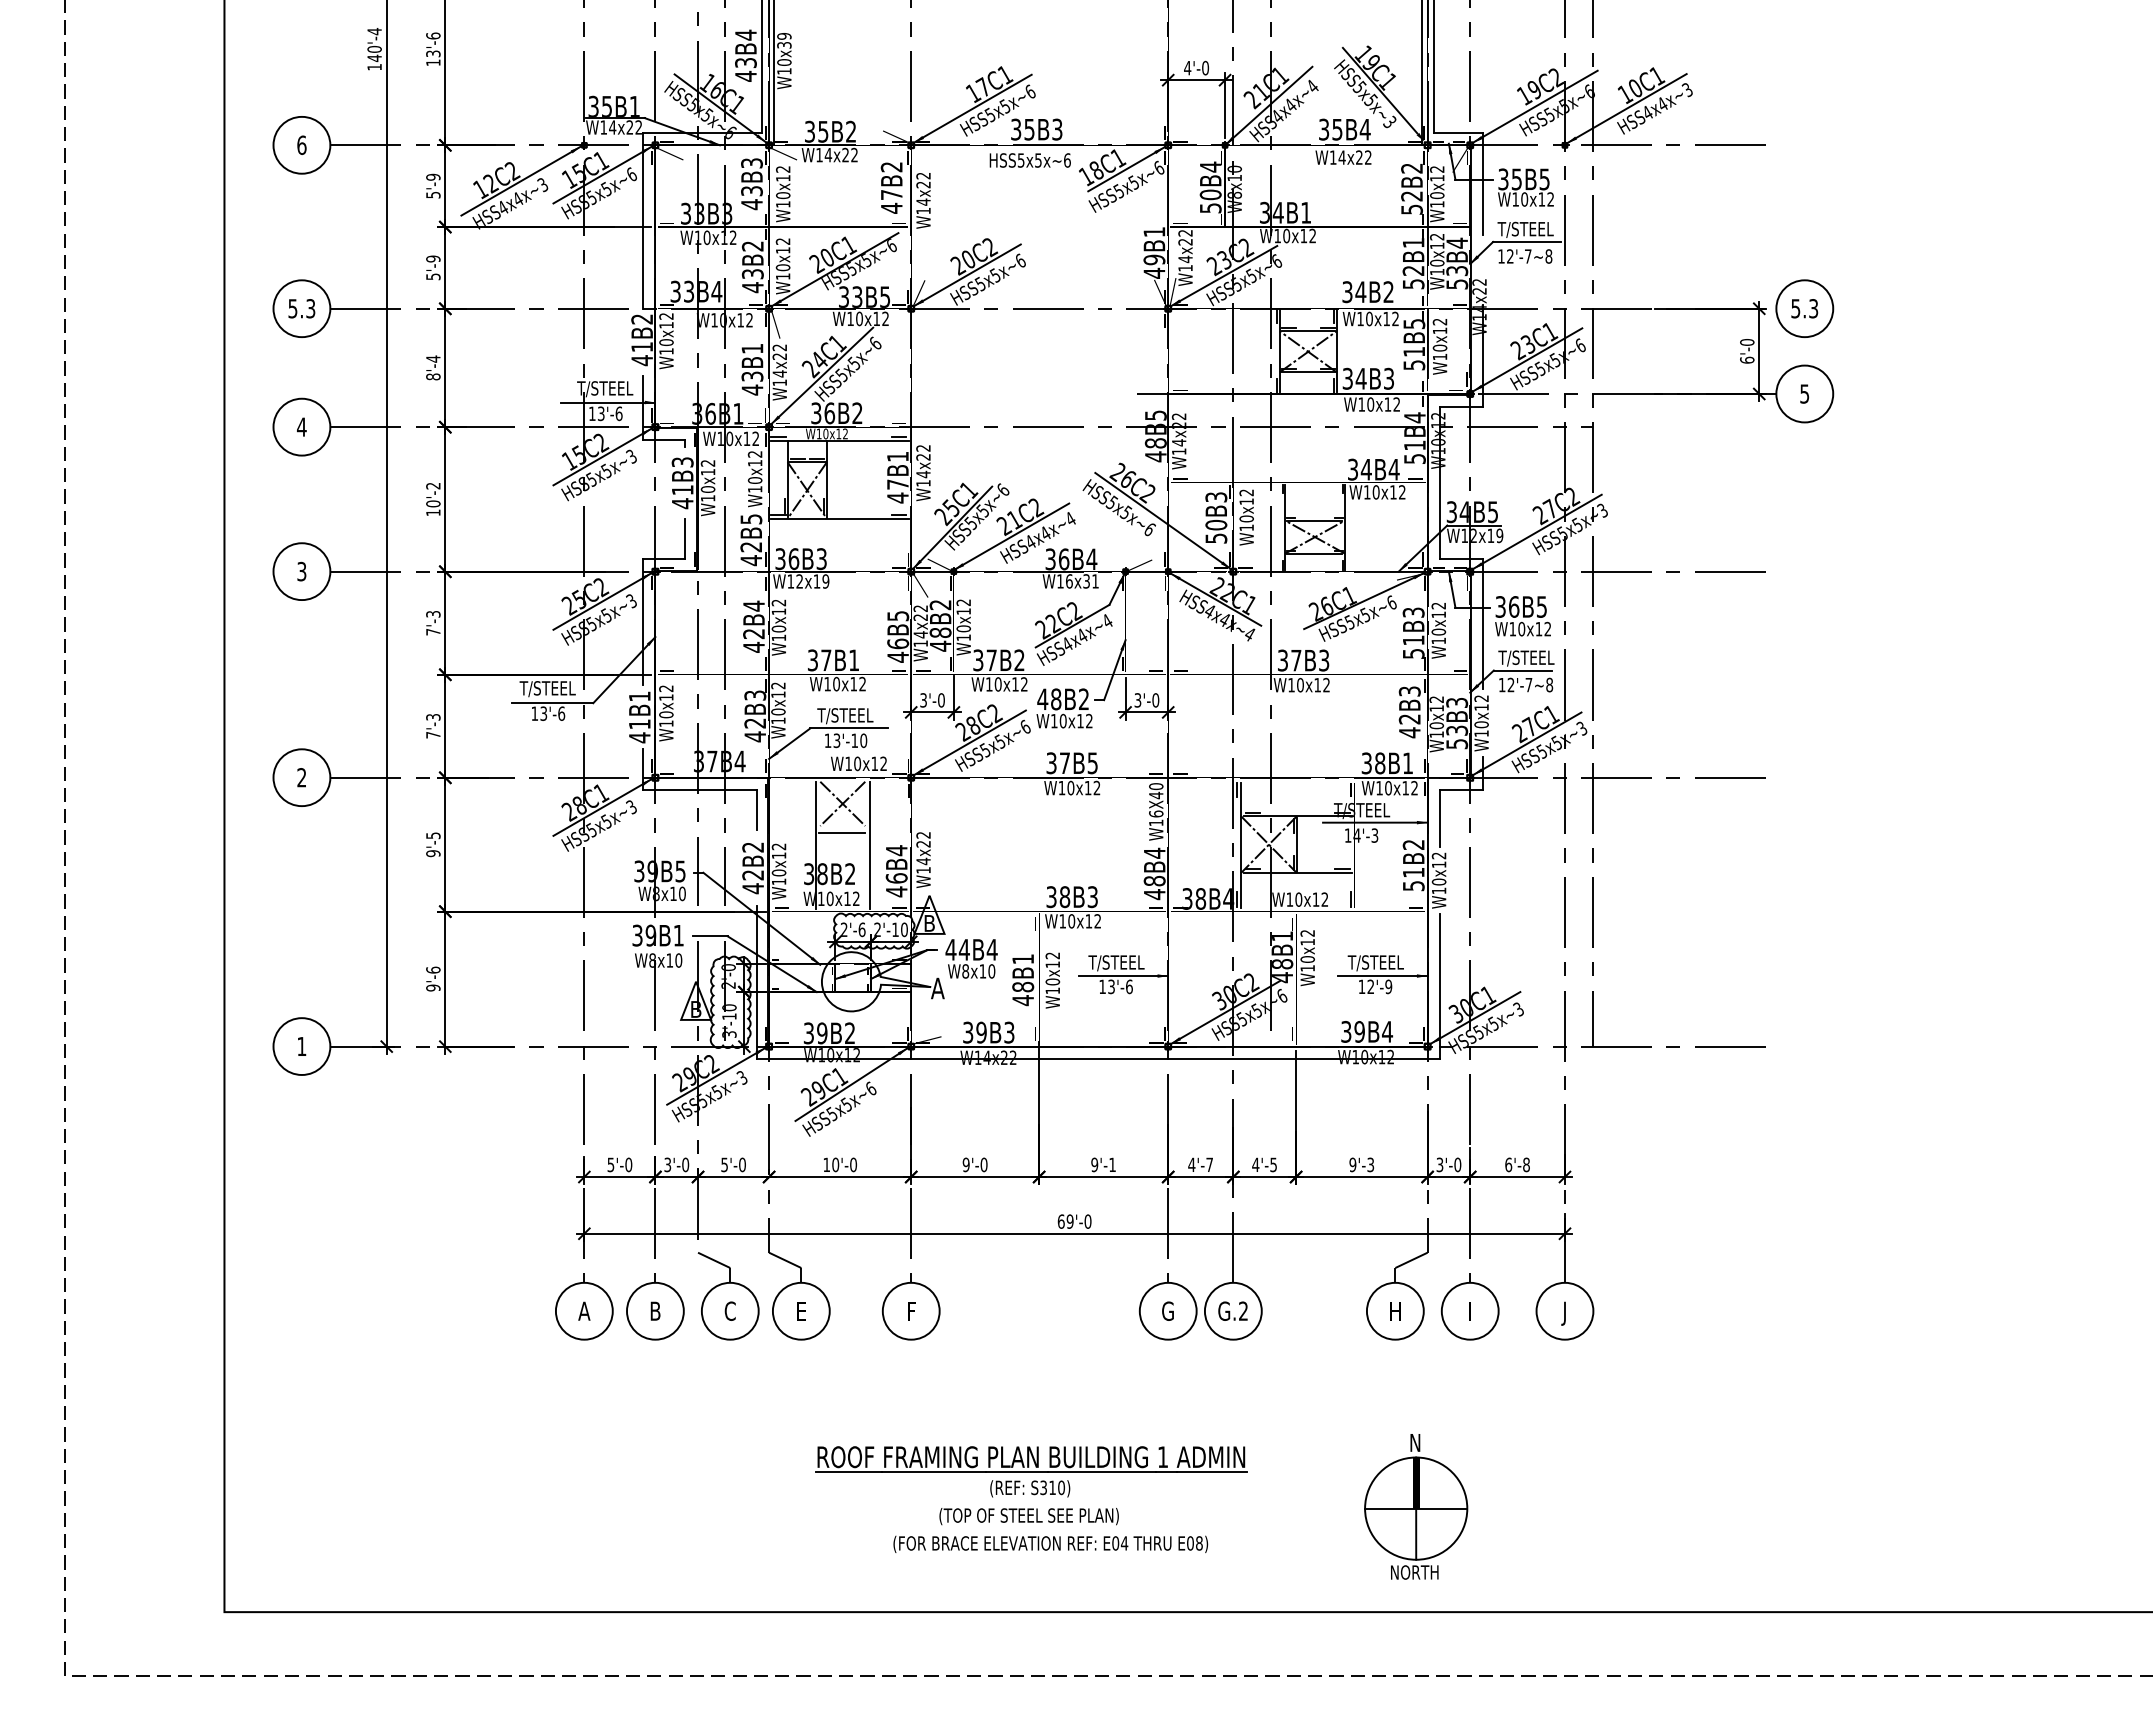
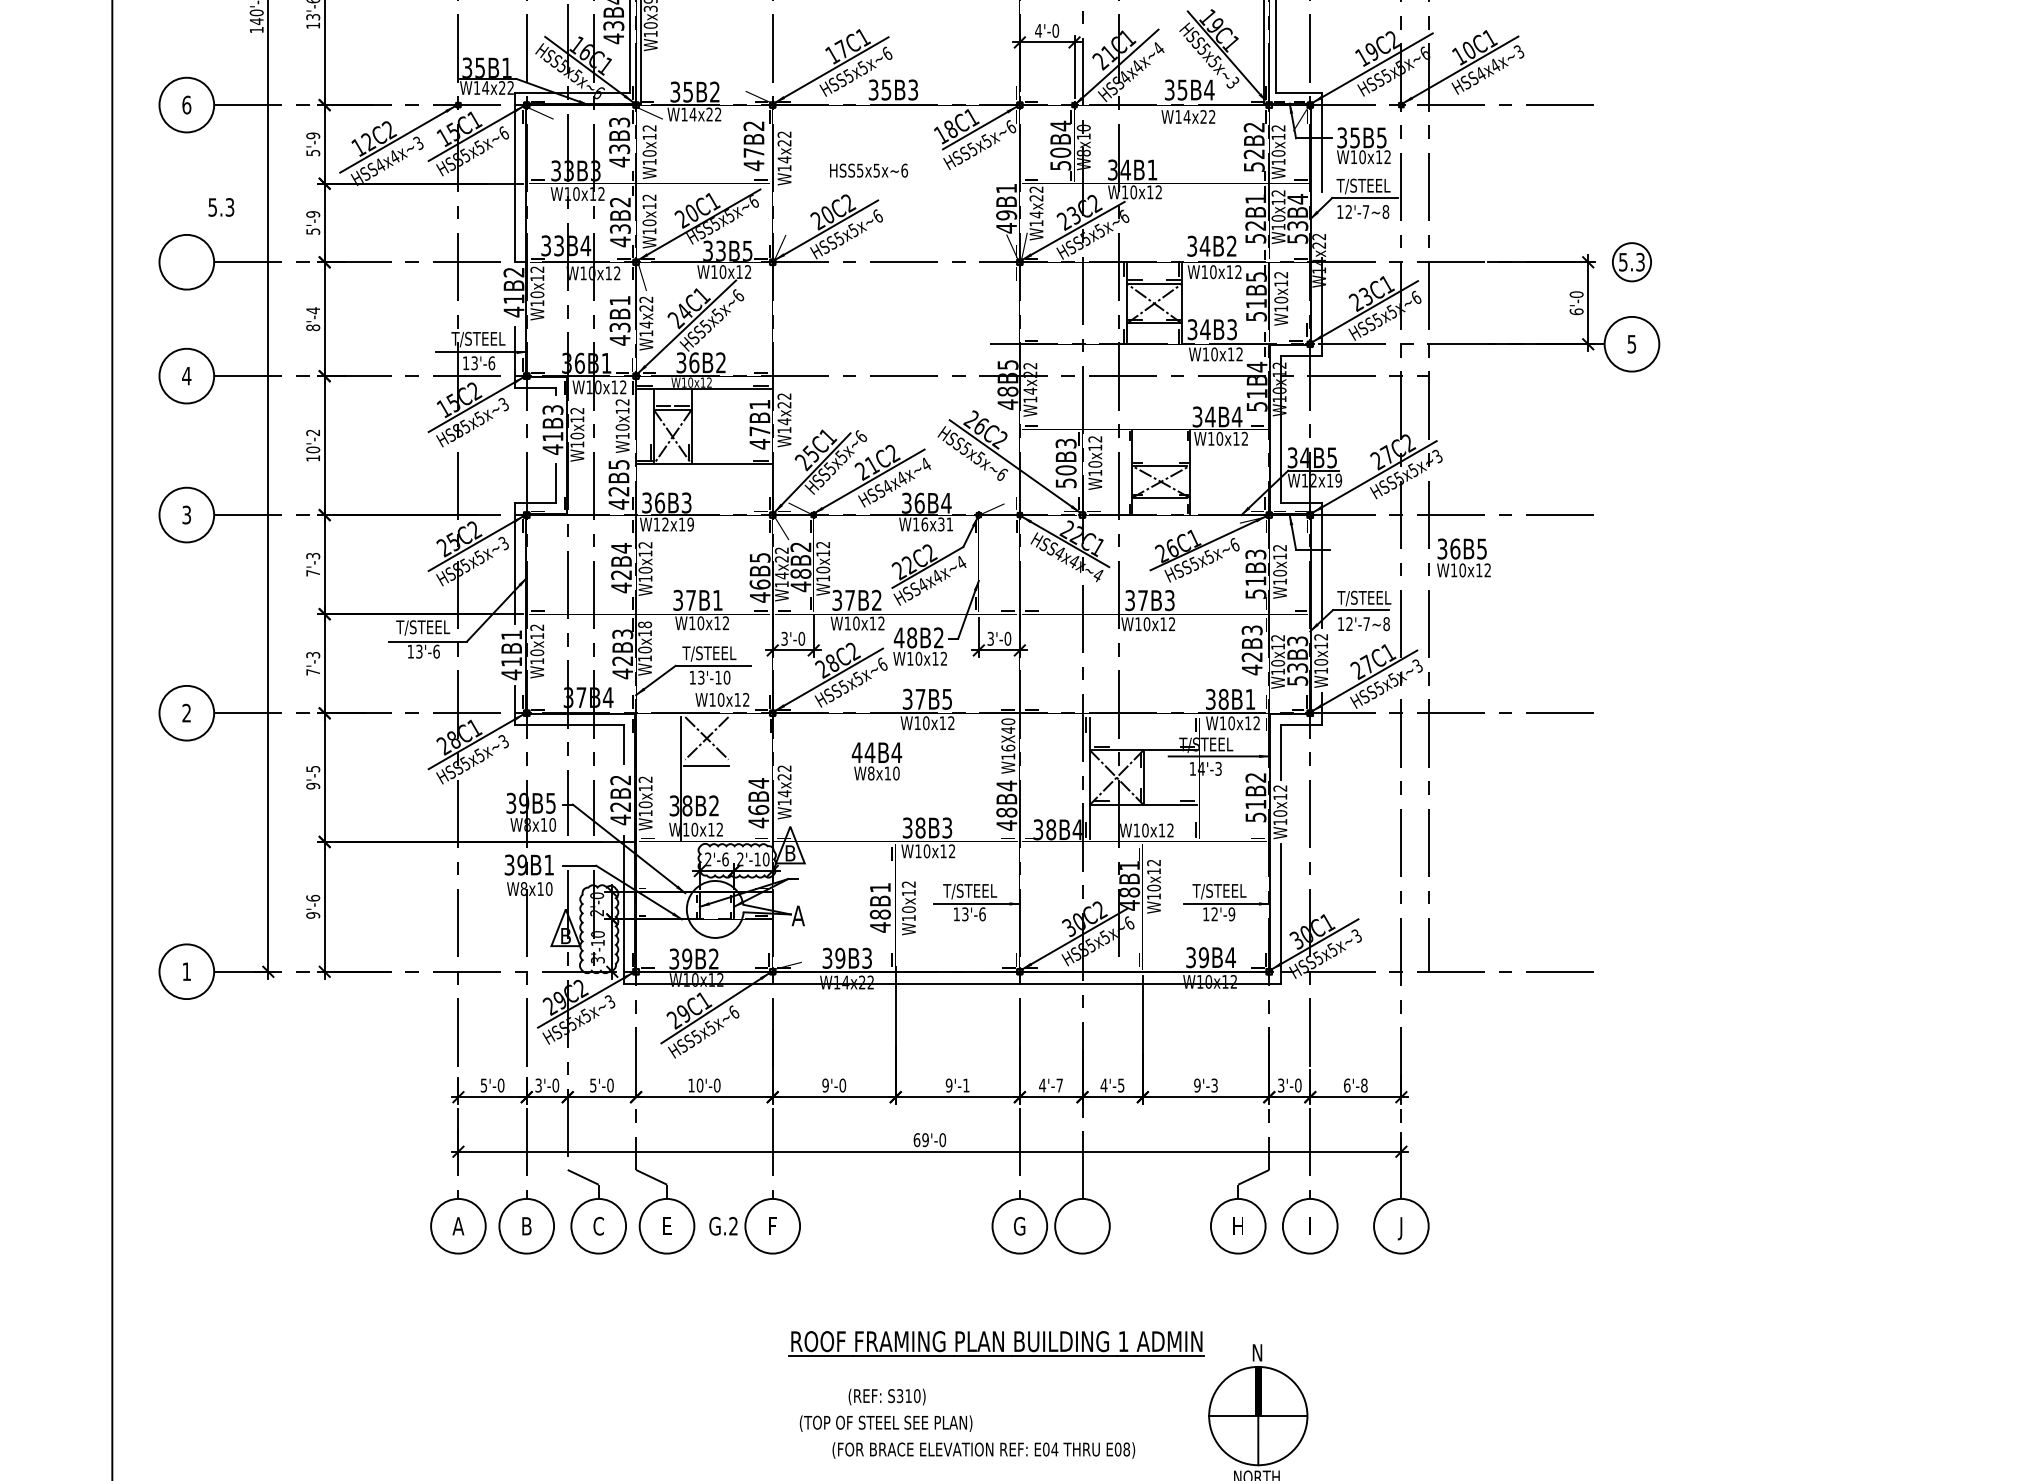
text: (1029, 160) -> (868, 170), moved
text: (301, 308) -> (221, 207), moved
circle: (1804, 308) -> (1631, 262), size x0.7
text: (1522, 616) -> (1463, 558), moved
text: (778, 685) -> (645, 624), W10x12 -> W10x18
line: (869, 845) -> (732, 778), removed
text: (971, 958) -> (876, 761), moved
text: (1232, 1310) -> (722, 1225), moved
part: (1031, 1459) -> (997, 1343), moved
text: (1050, 1543) -> (983, 1449), moved

